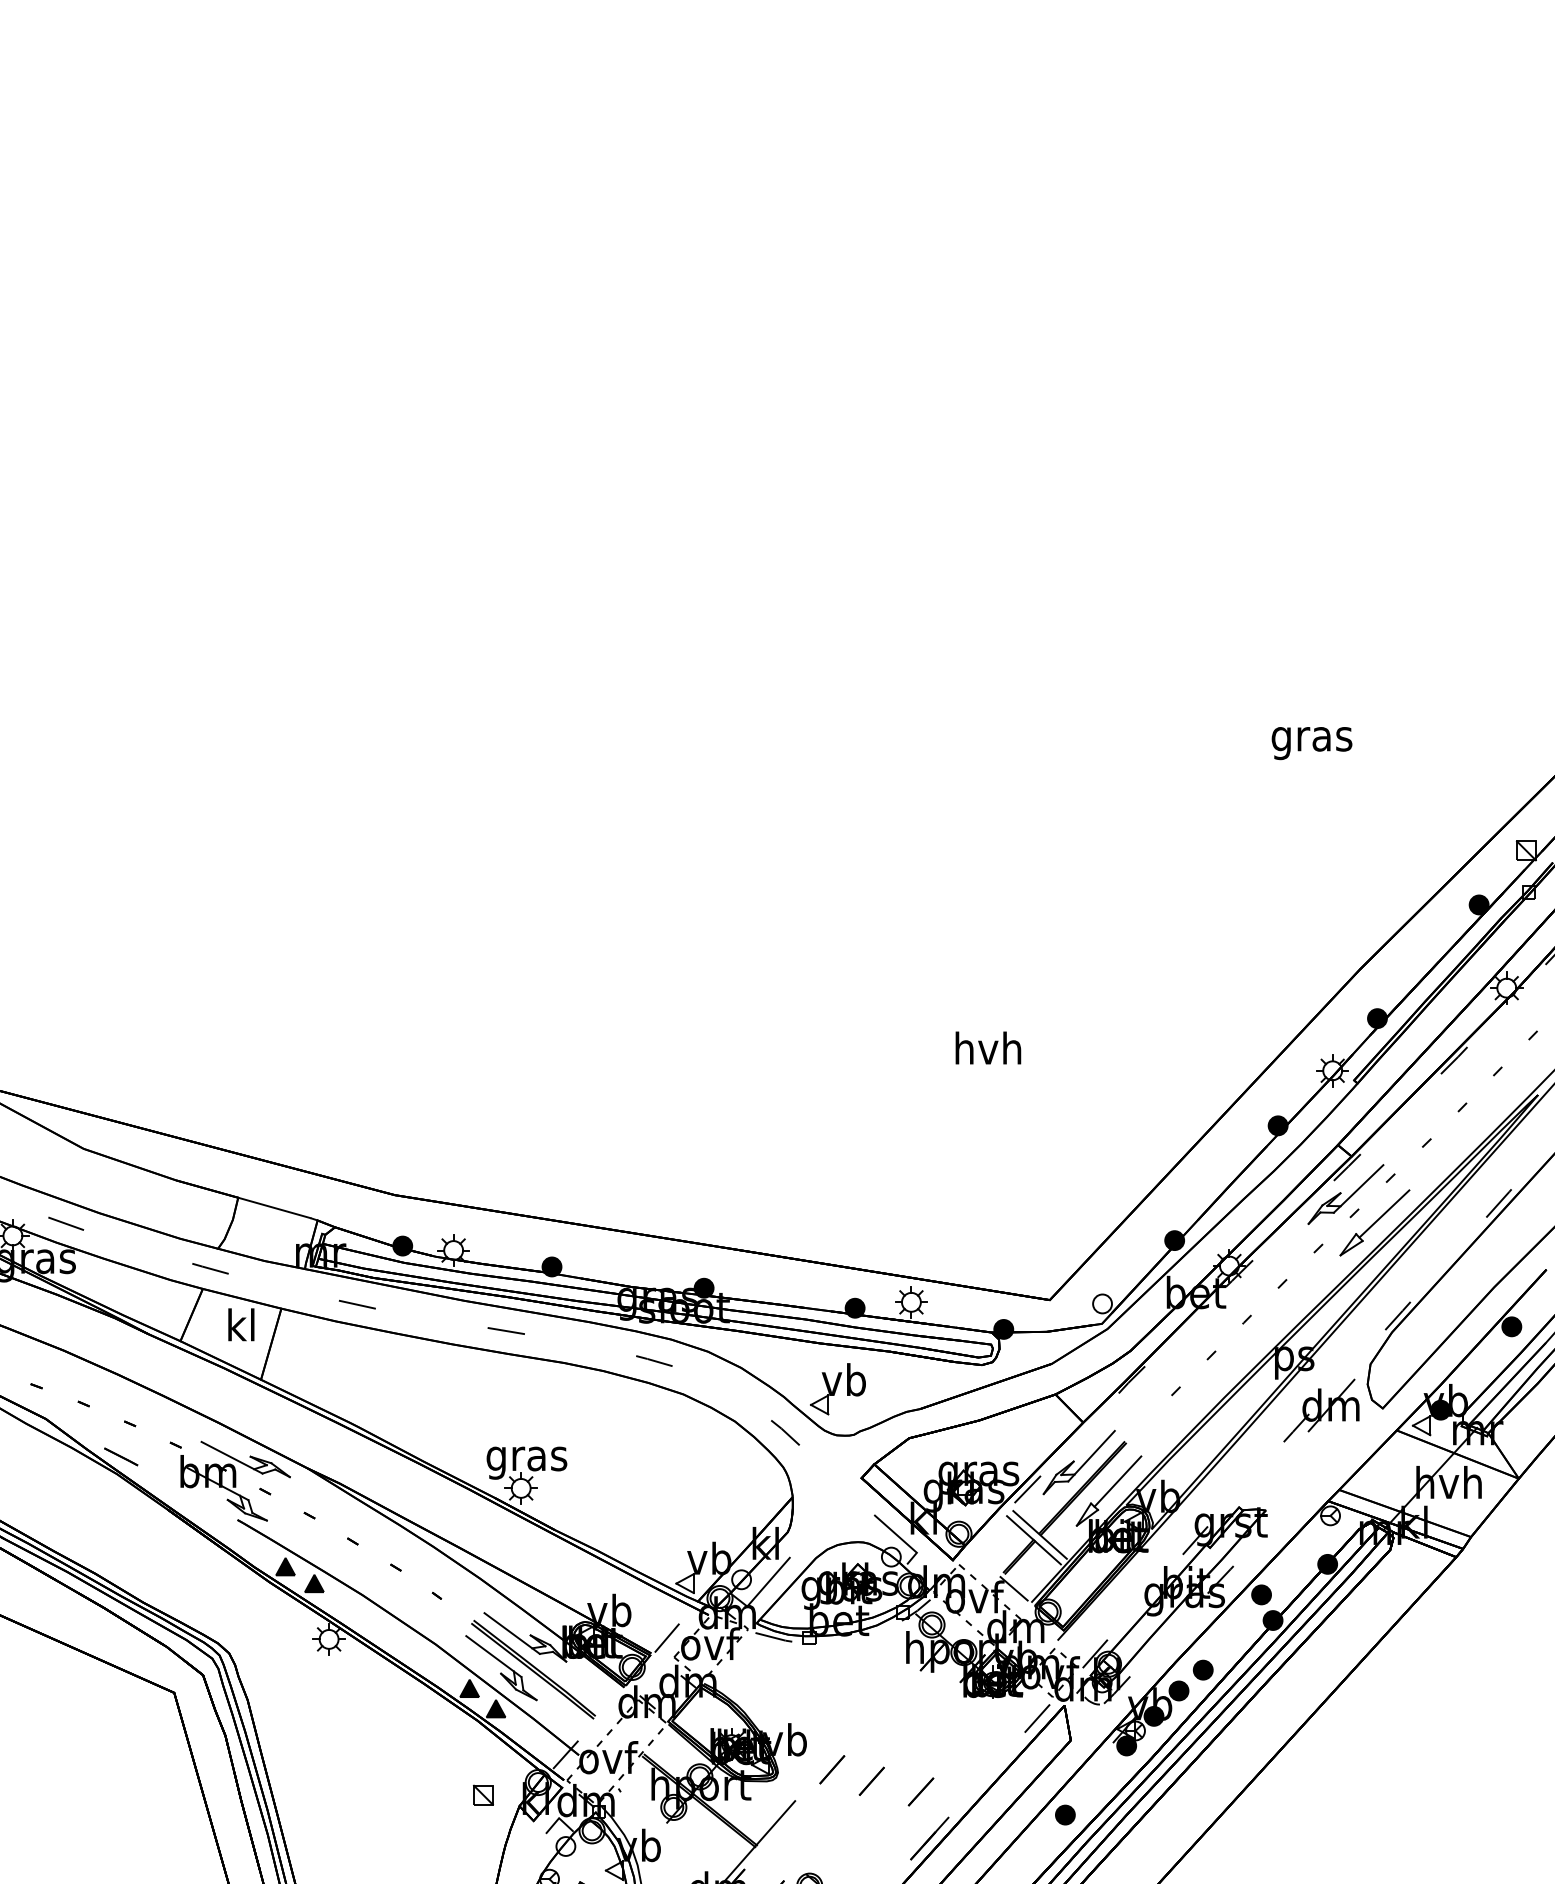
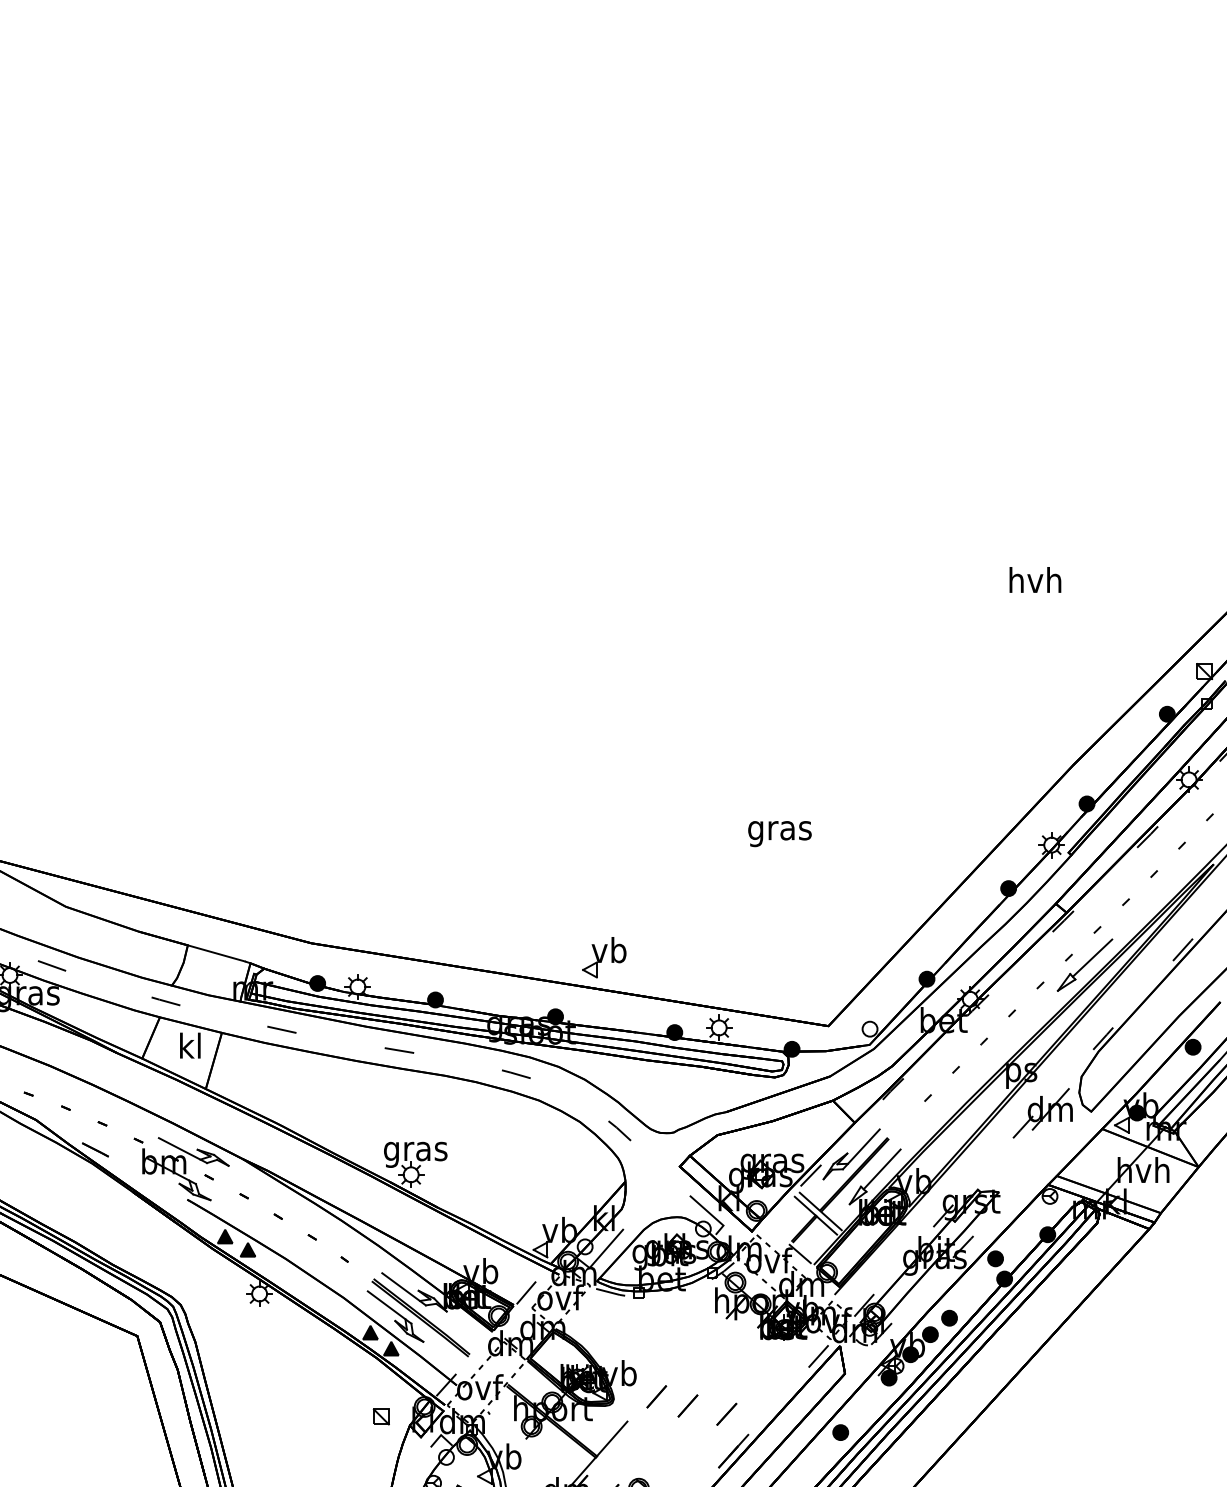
text: (1311, 739) -> (1034, 583), gras -> hvh
text: (988, 1052) -> (780, 830), hvh -> gras
part: (1345, 1194) -> (1061, 942), removed
part: (837, 1389) -> (604, 957), moved

